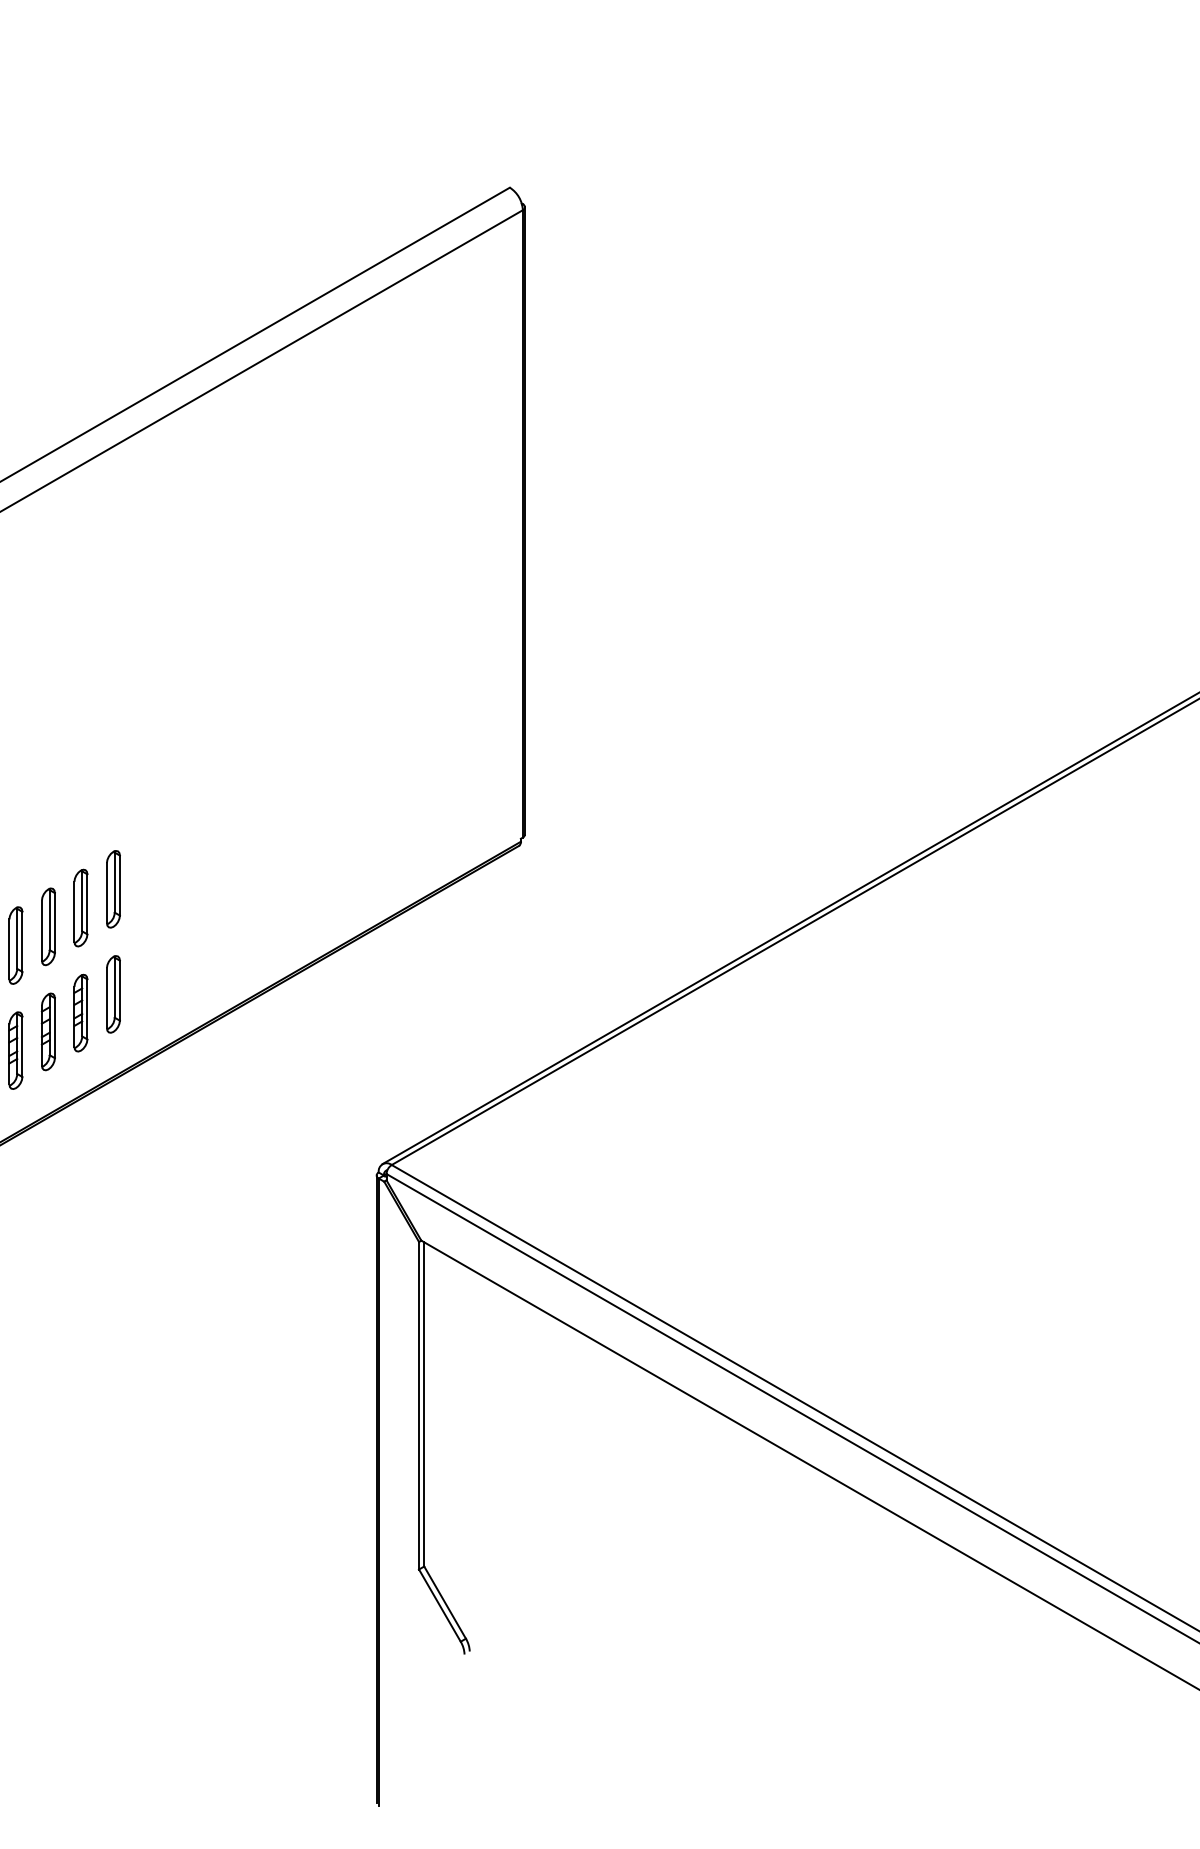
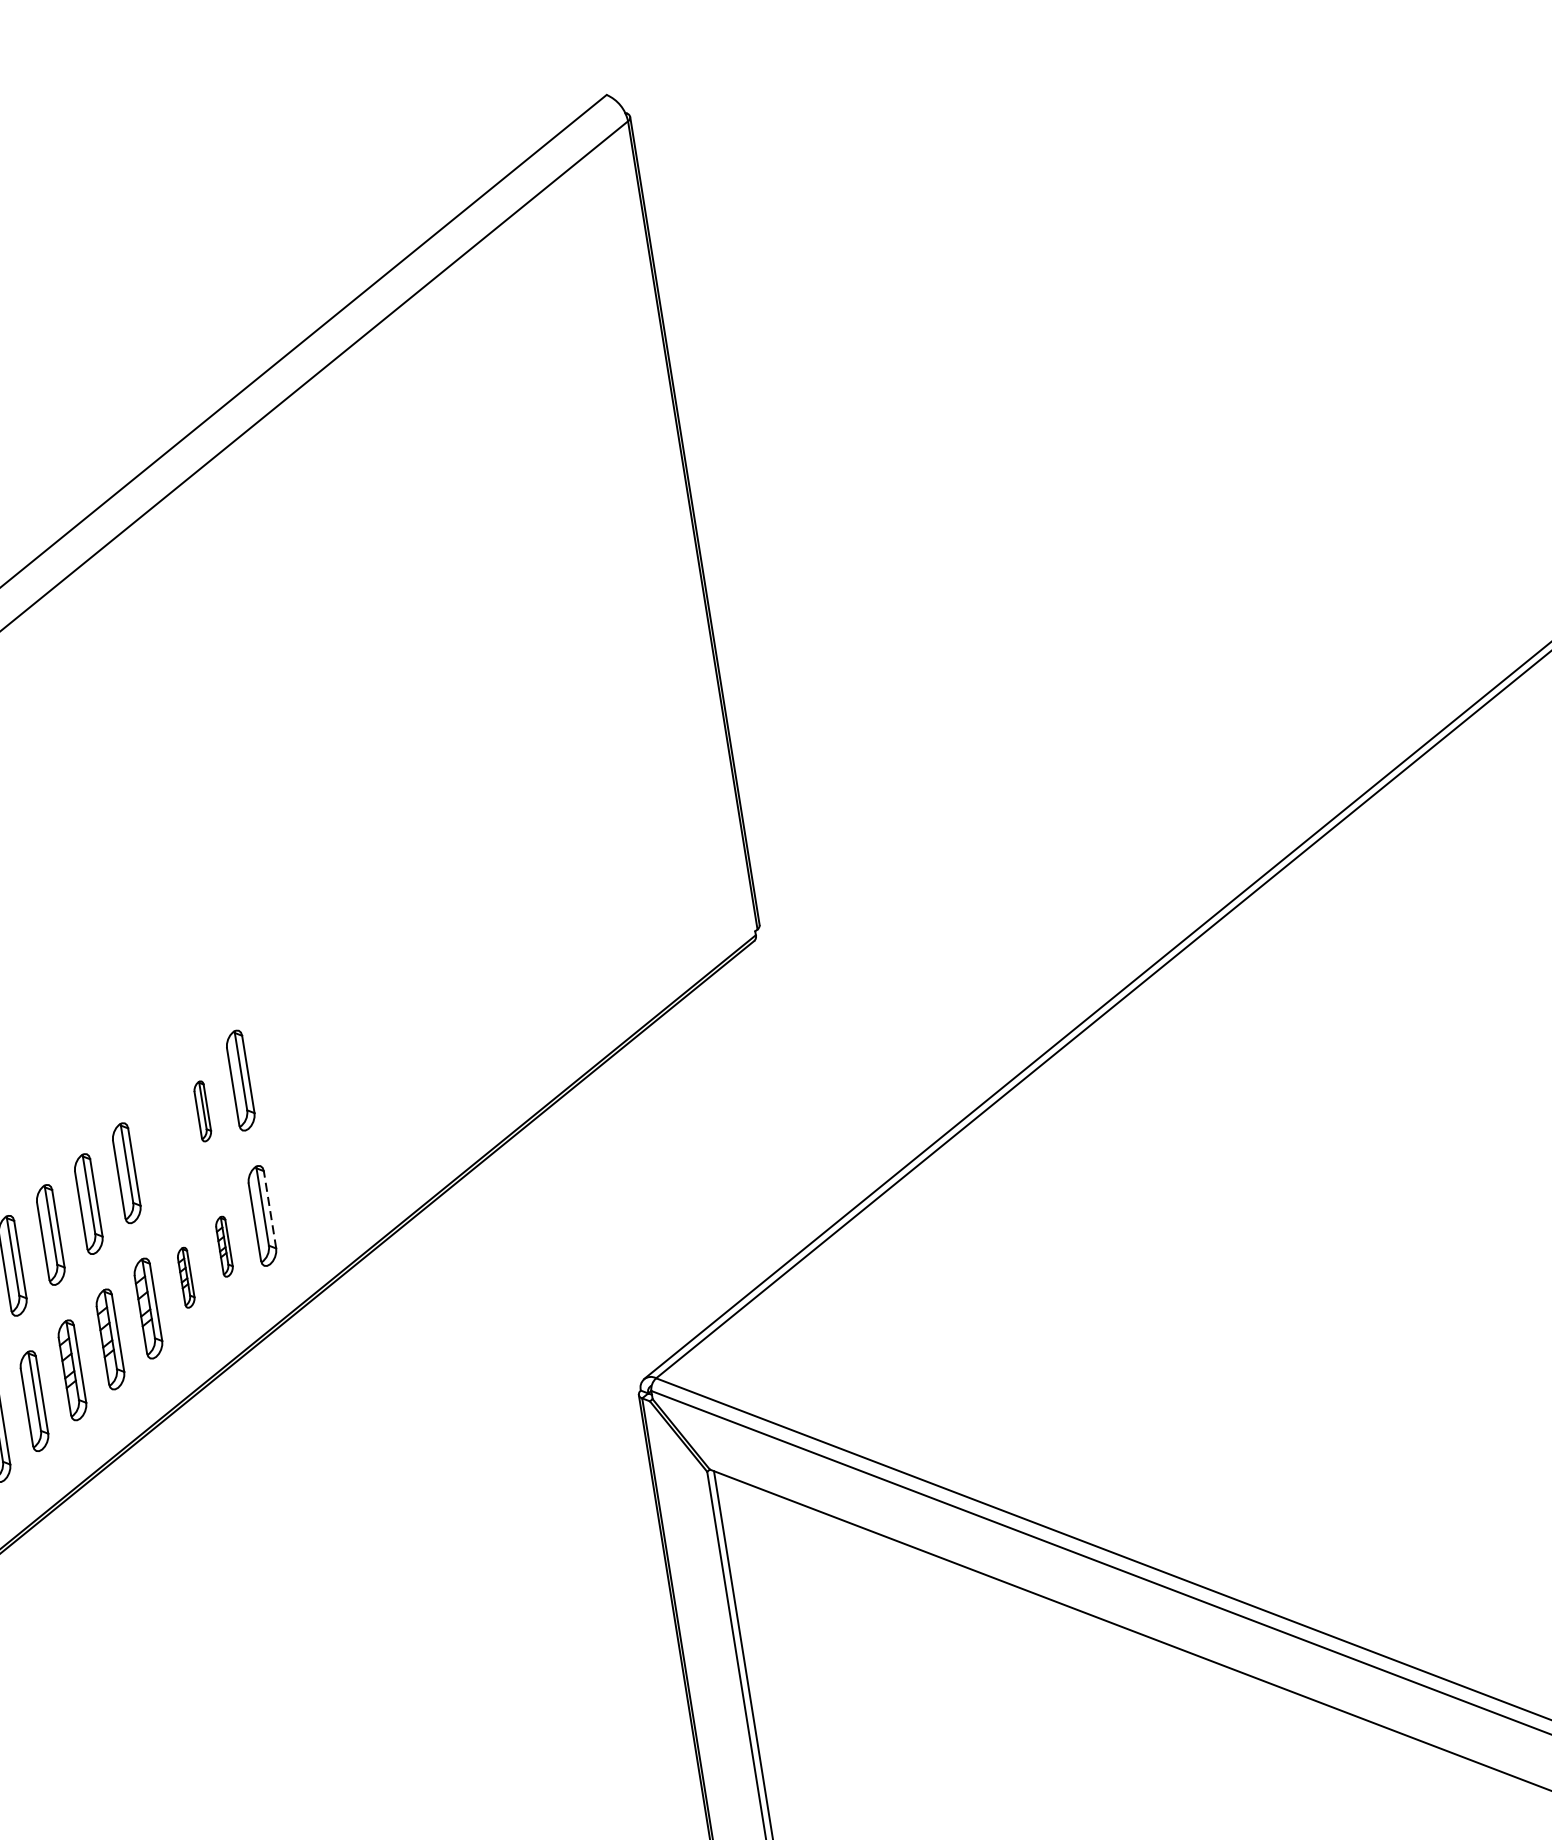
part: (80, 907) -> (202, 1110), size x0.6
part: (48, 926) -> (164, 1141), removed
line: (119, 990) -> (269, 1209), solid -> dashed
part: (80, 1012) -> (223, 1246), size x0.6
part: (47, 1031) -> (185, 1277), size x0.6

